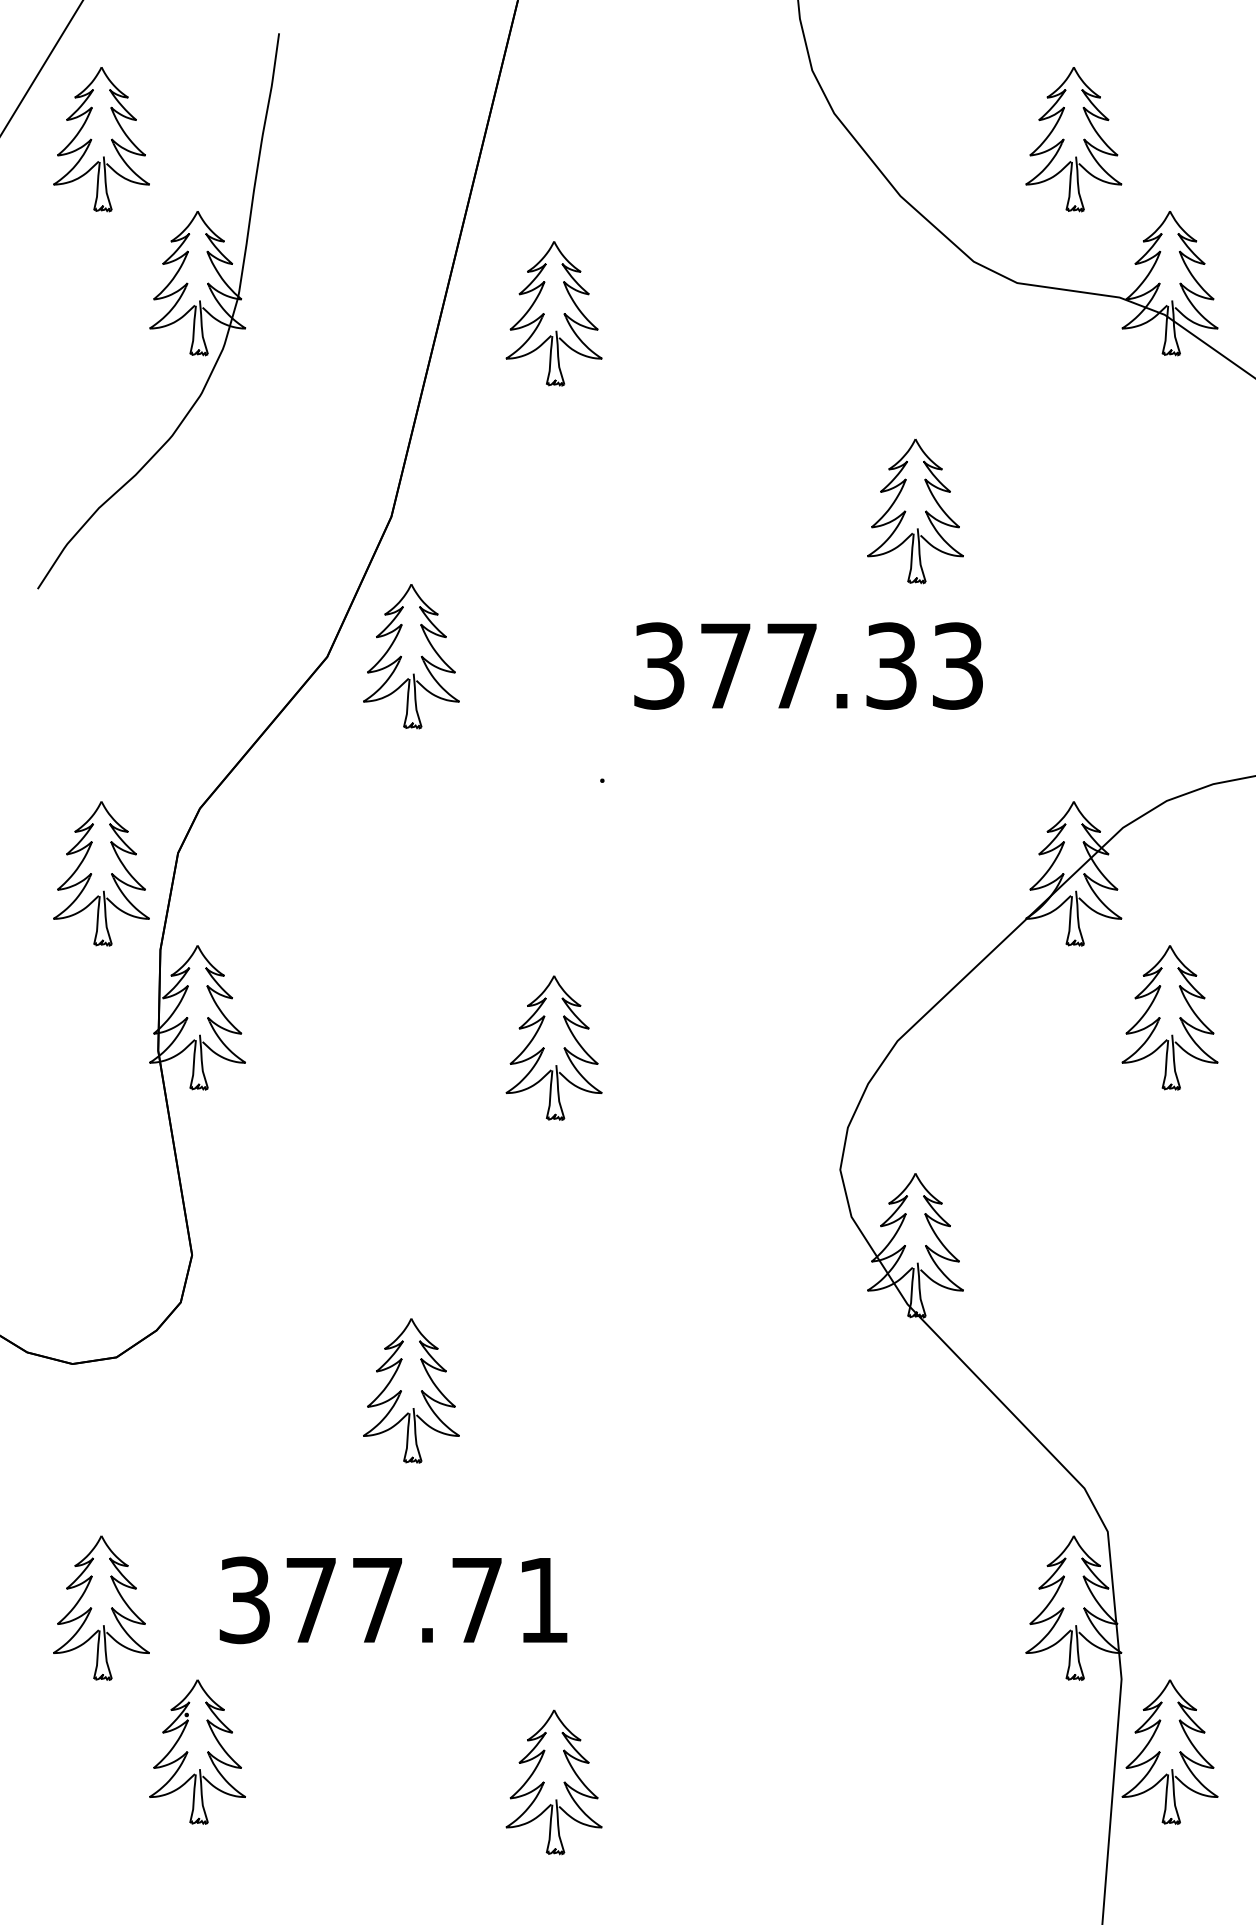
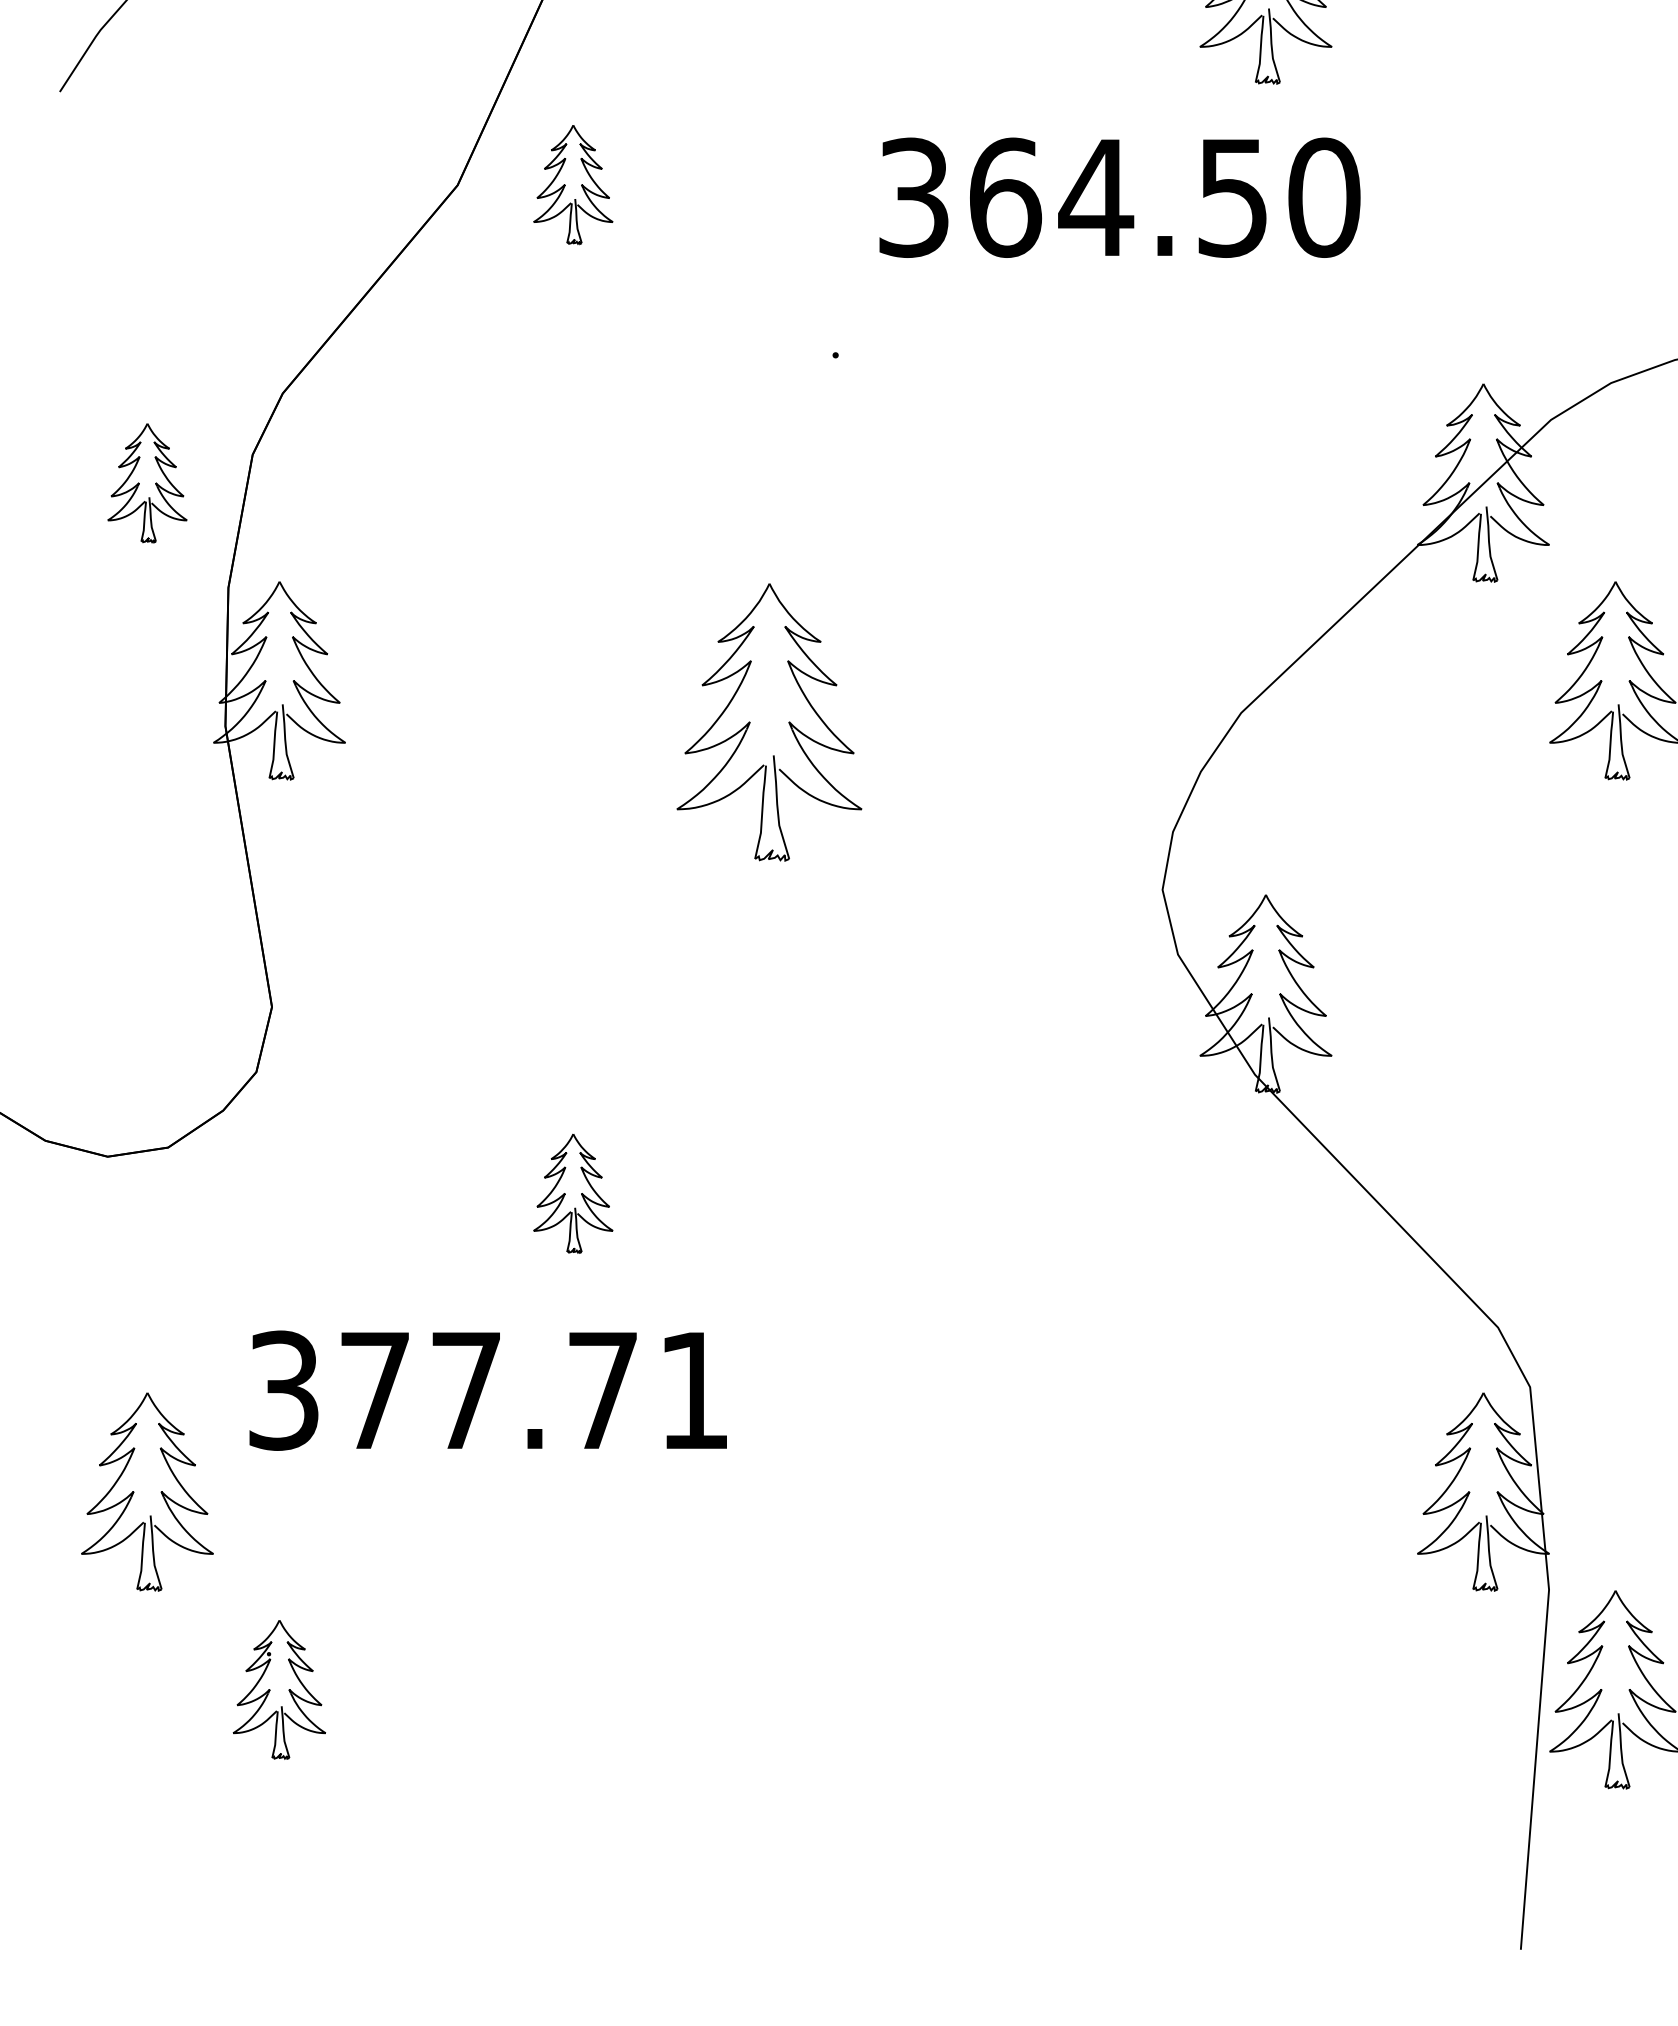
part: (411, 656) -> (573, 184), size x0.6
text: (842, 665) -> (1165, 196), 377.33 -> 364.50
part: (101, 873) -> (147, 482), size x0.6
part: (553, 1047) -> (768, 721), size x1.4
part: (411, 1390) -> (573, 1193), size x0.6
text: (393, 1600) -> (488, 1390), moved
part: (197, 1751) -> (279, 1689), size x0.7
part: (553, 1782) -> (768, 1731), removed

